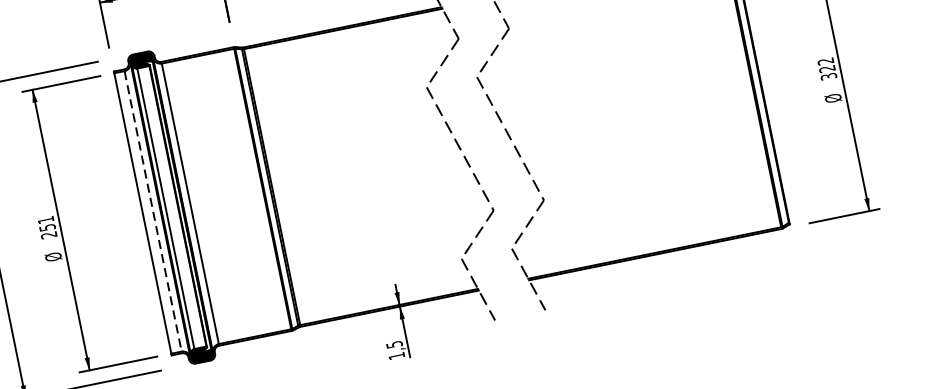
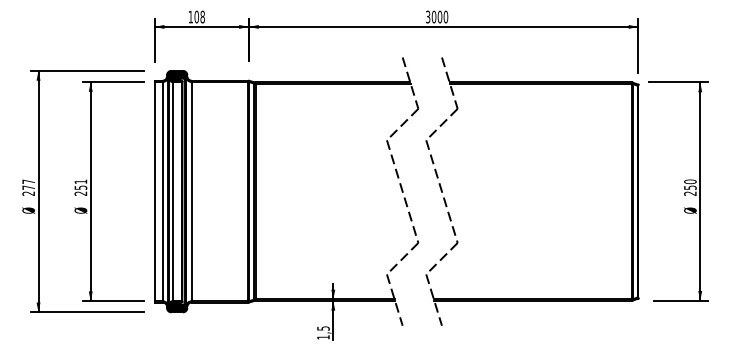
text: (827, 68) -> (690, 187), 322 -> 250
line: (152, 211) -> (162, 191), dashed -> solid

